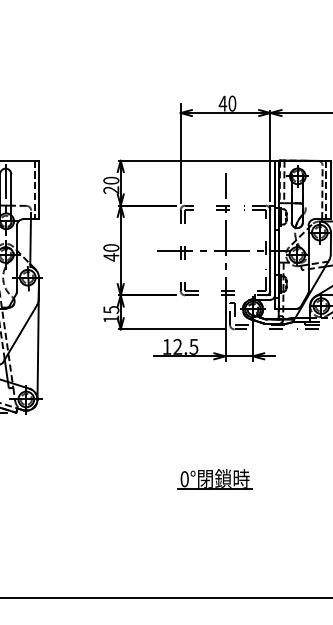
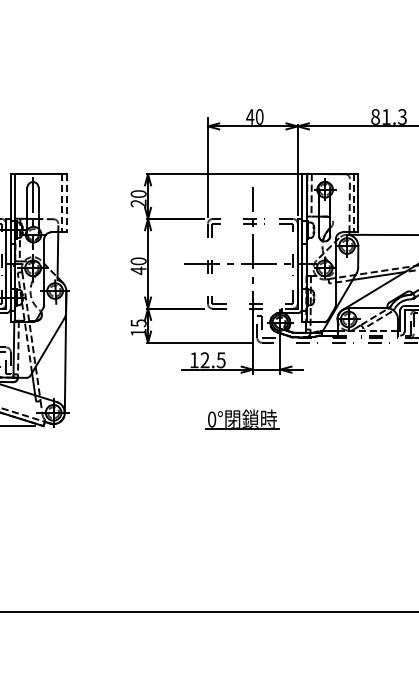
line: (39, 190) -> (66, 203), solid -> dashed
part: (215, 479) -> (242, 419), moved

